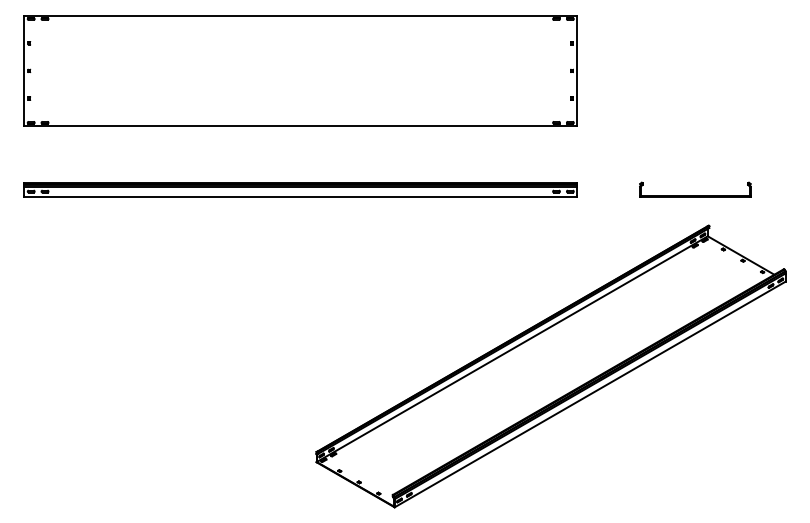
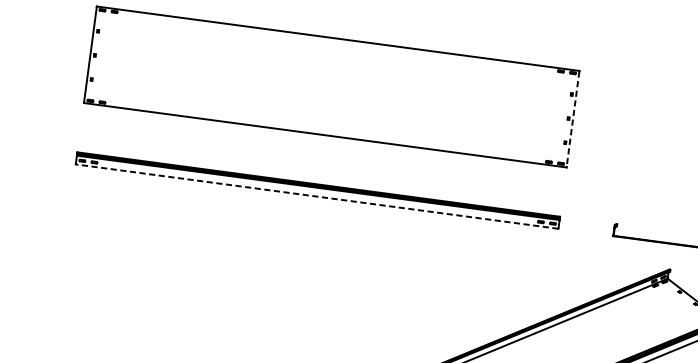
line: (577, 70) -> (573, 118), solid -> dashed
line: (300, 196) -> (316, 196), solid -> dashed

